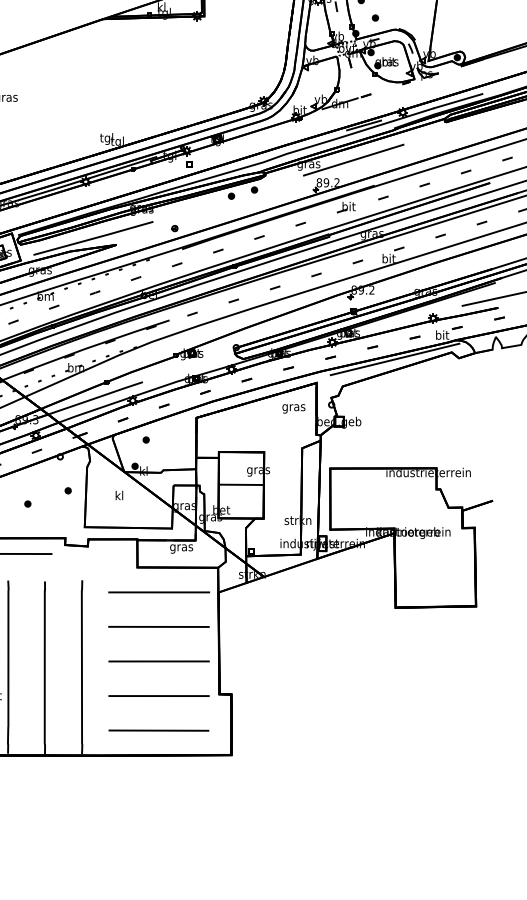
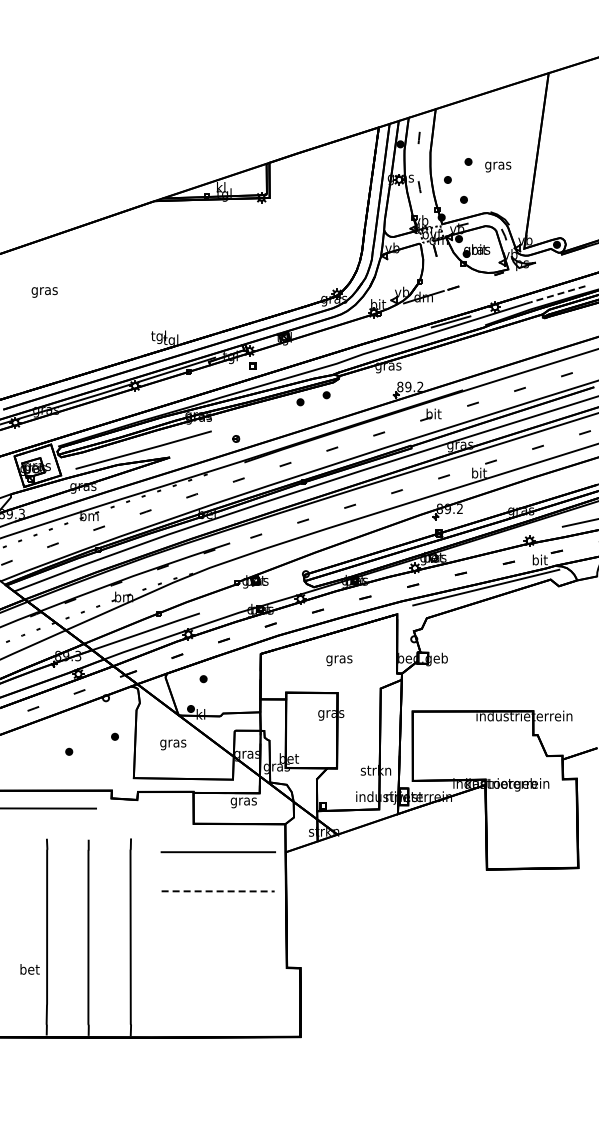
line: (457, 101) -> (557, 294), solid -> dashed
line: (353, 159) -> (438, 360), removed
text: (294, 408) -> (339, 660), moved
line: (241, 484) -> (311, 729), removed
text: (119, 496) -> (173, 743), kl -> gras
line: (159, 627) -> (218, 891), solid -> dashed
line: (158, 661) -> (217, 930), removed
line: (158, 695) -> (217, 969), removed
line: (158, 730) -> (217, 1009), removed

